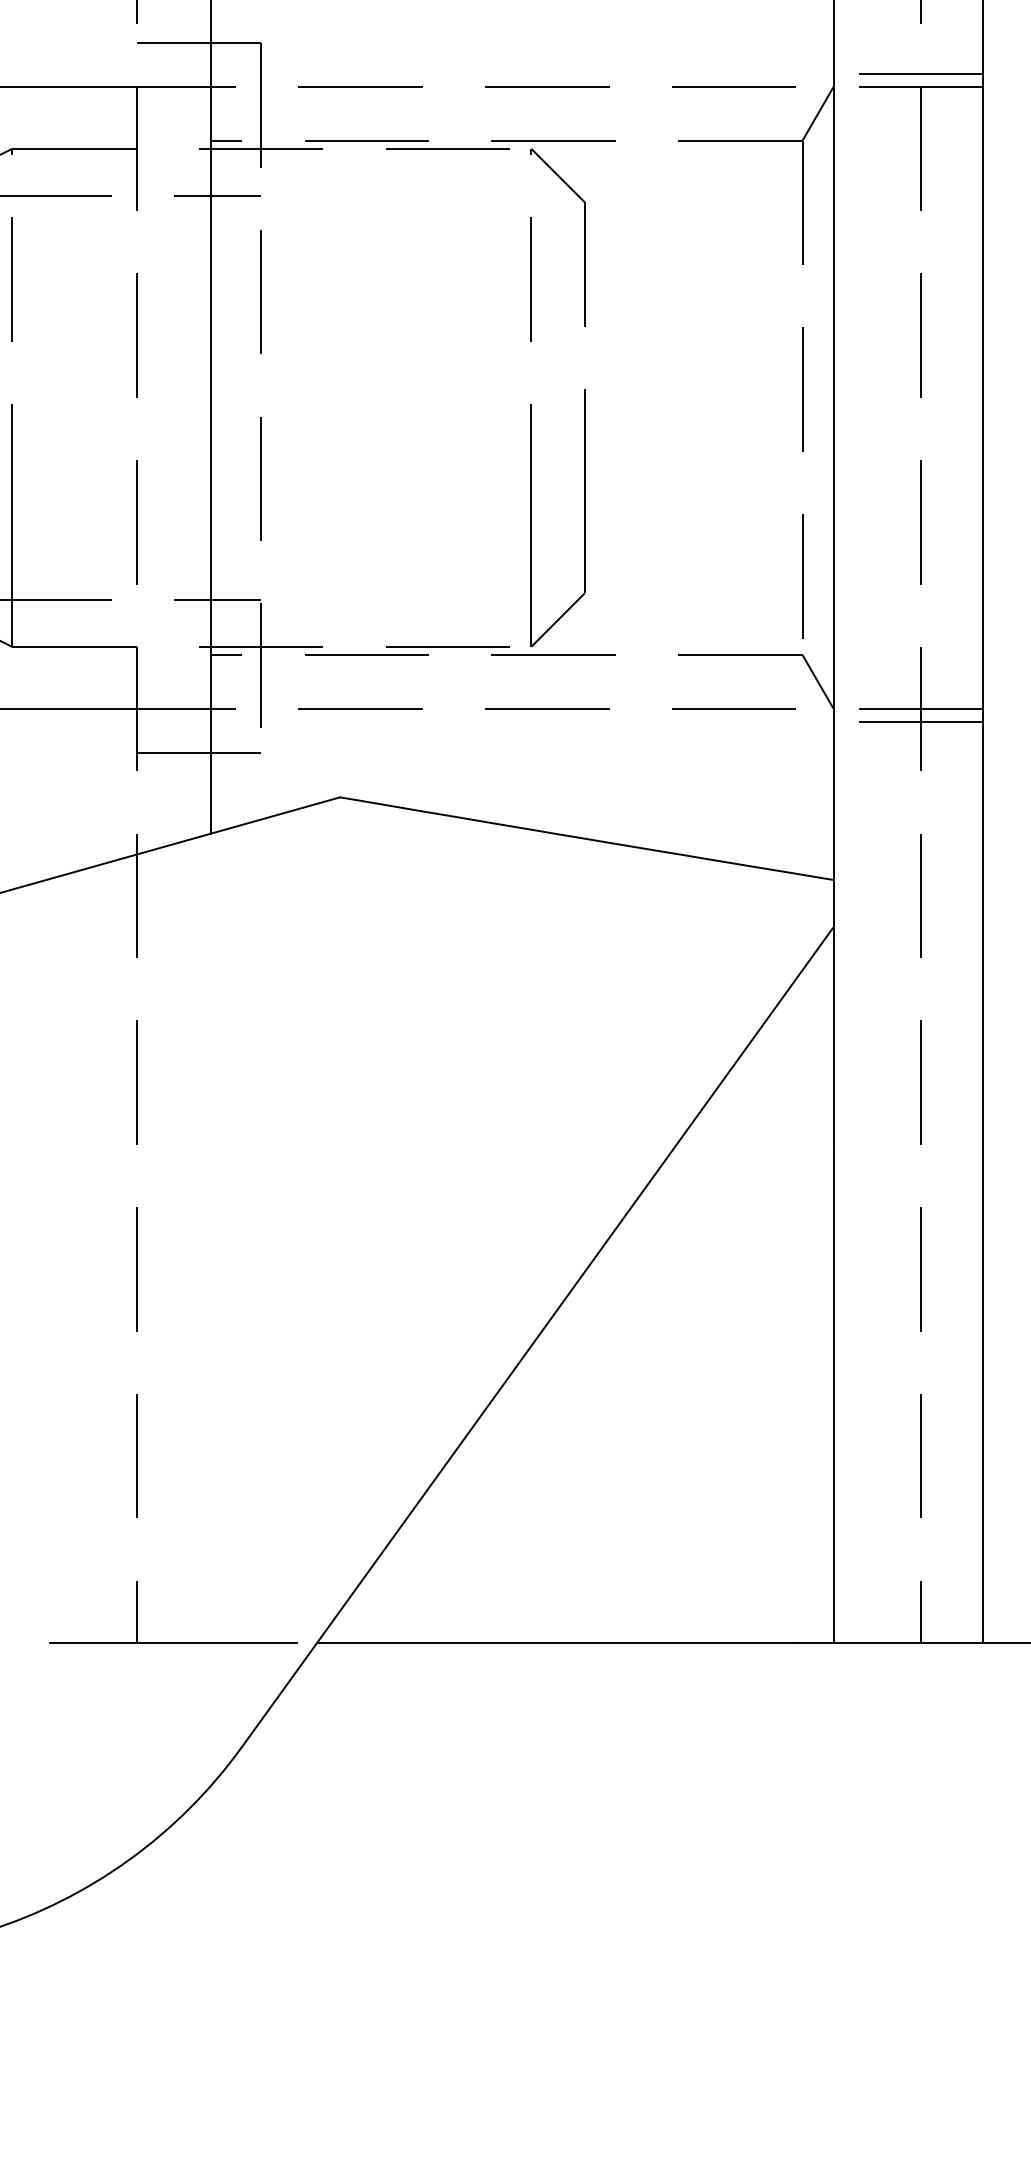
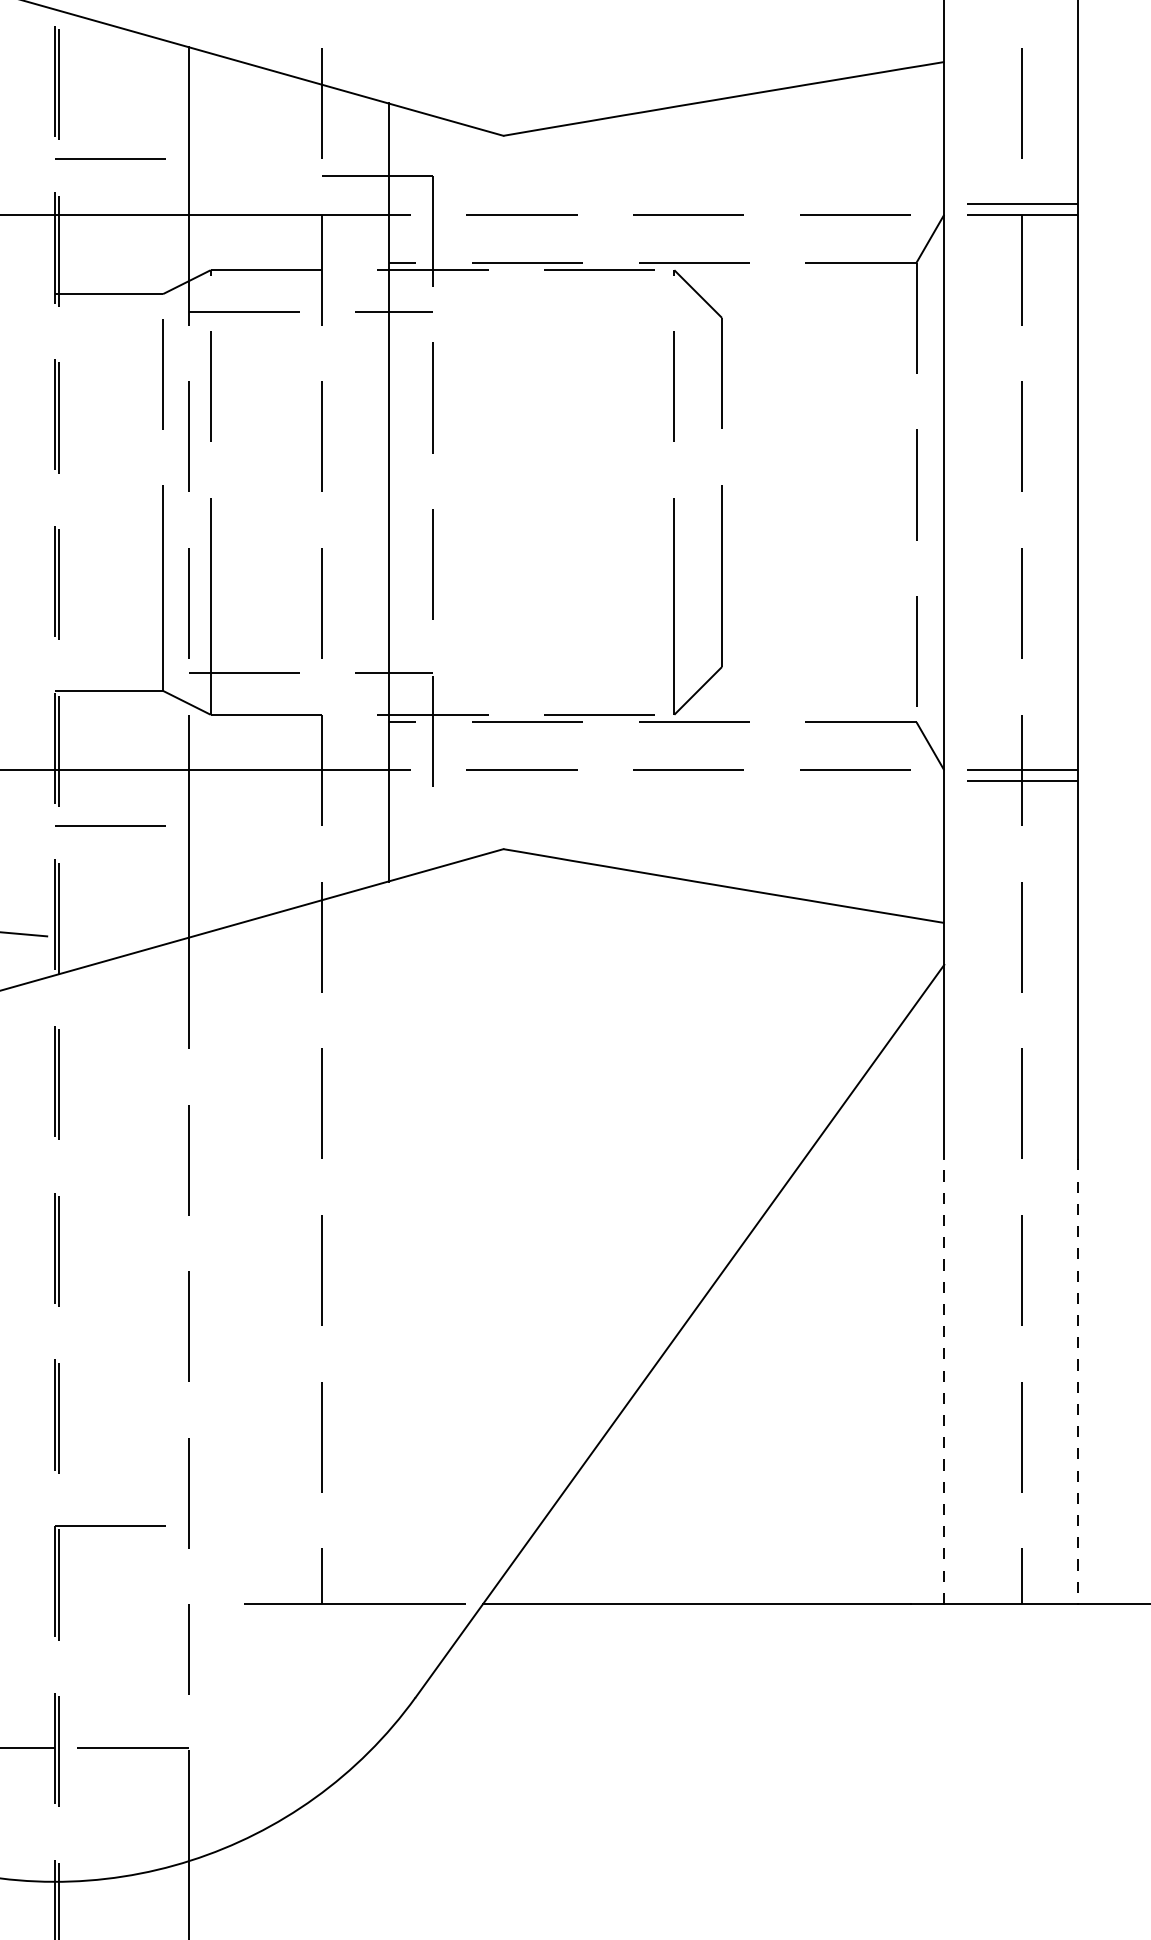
line: (198, 752) -> (377, 809), removed
line: (833, 1393) -> (944, 1381), solid -> dashed
line: (982, 1394) -> (1077, 1382), solid -> dashed

